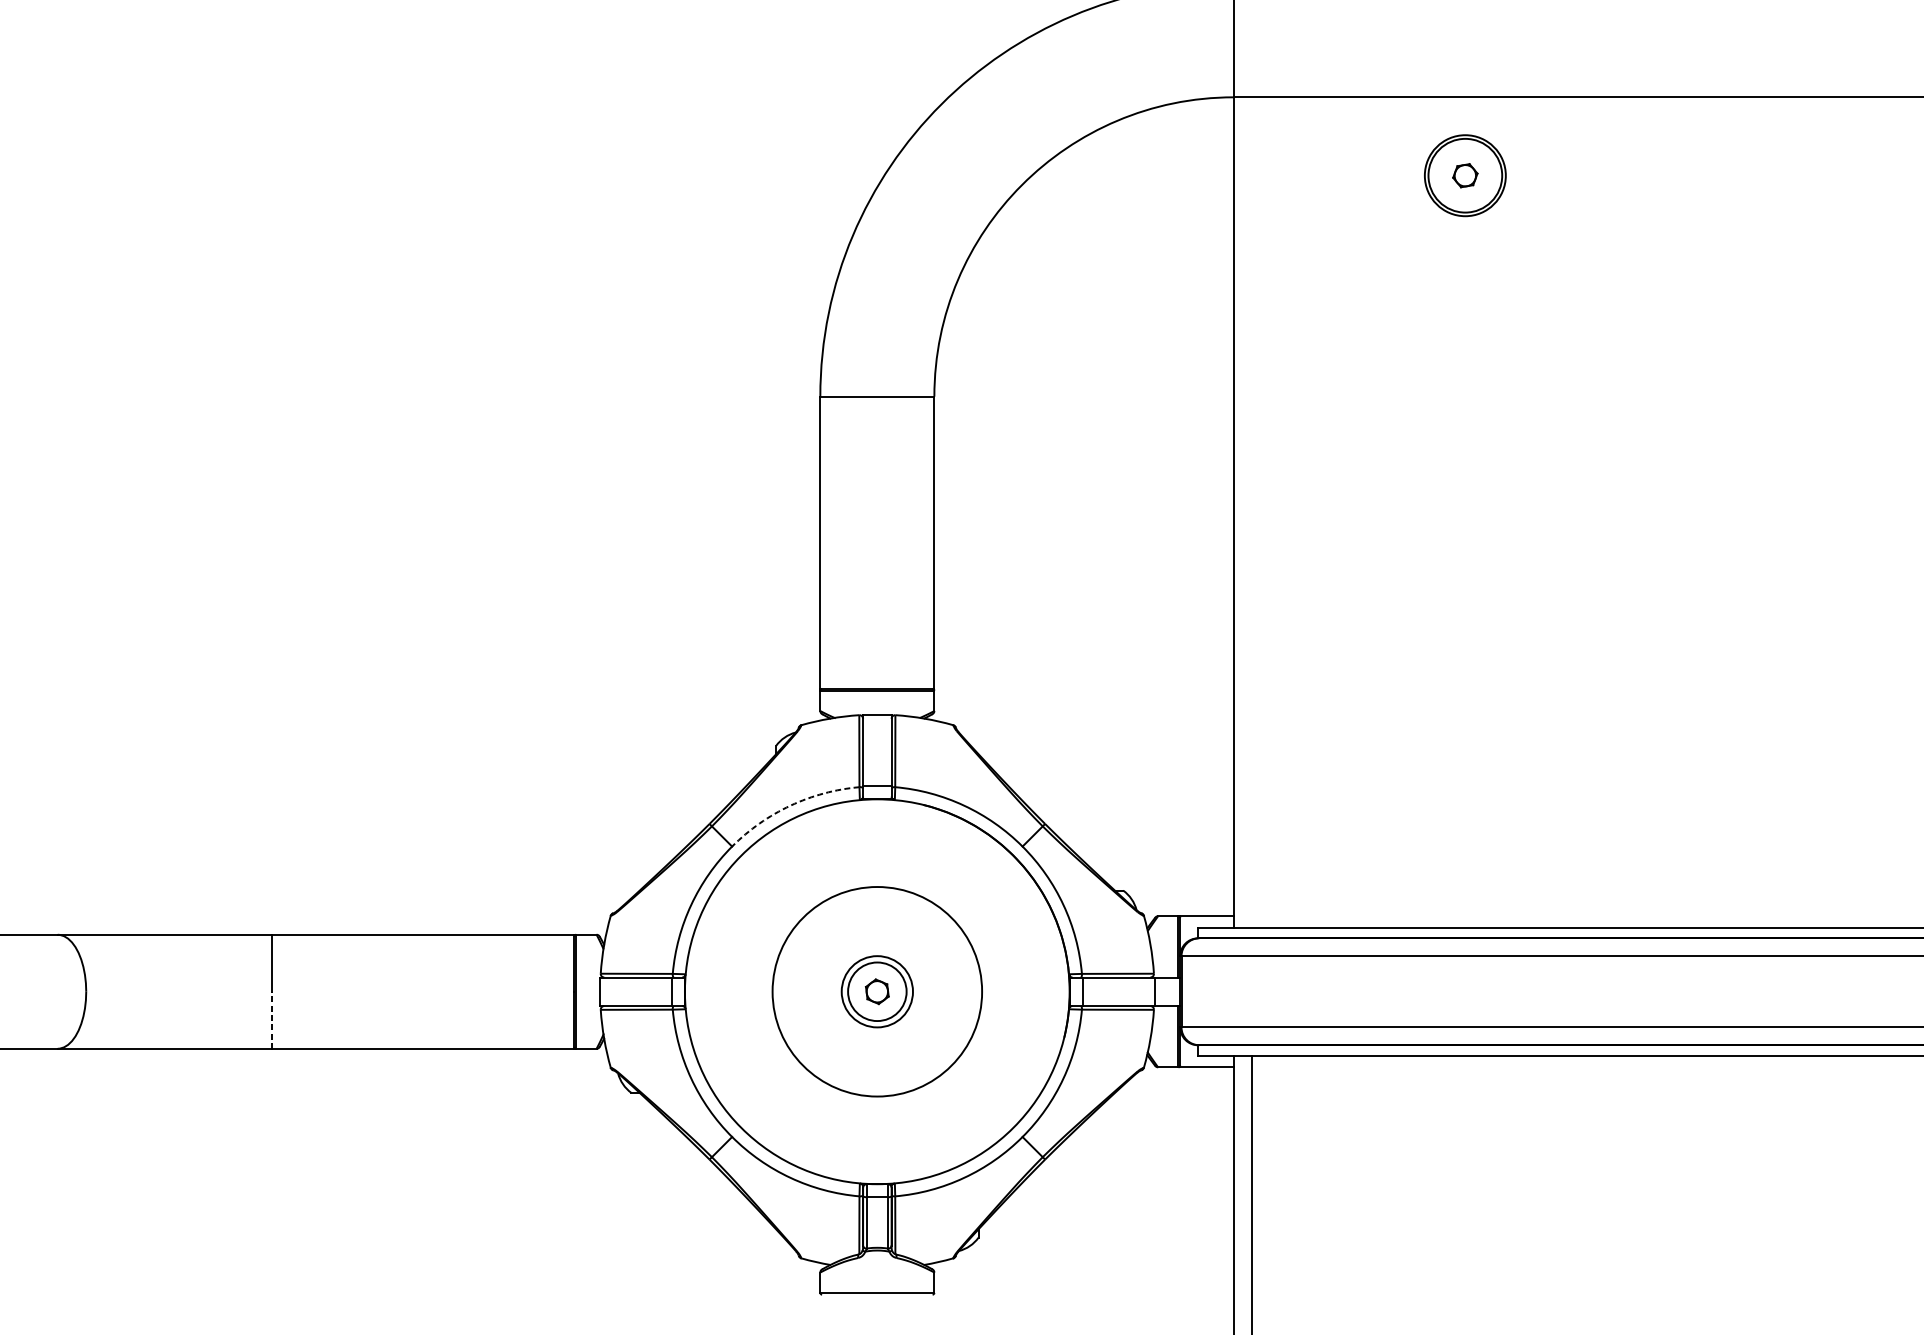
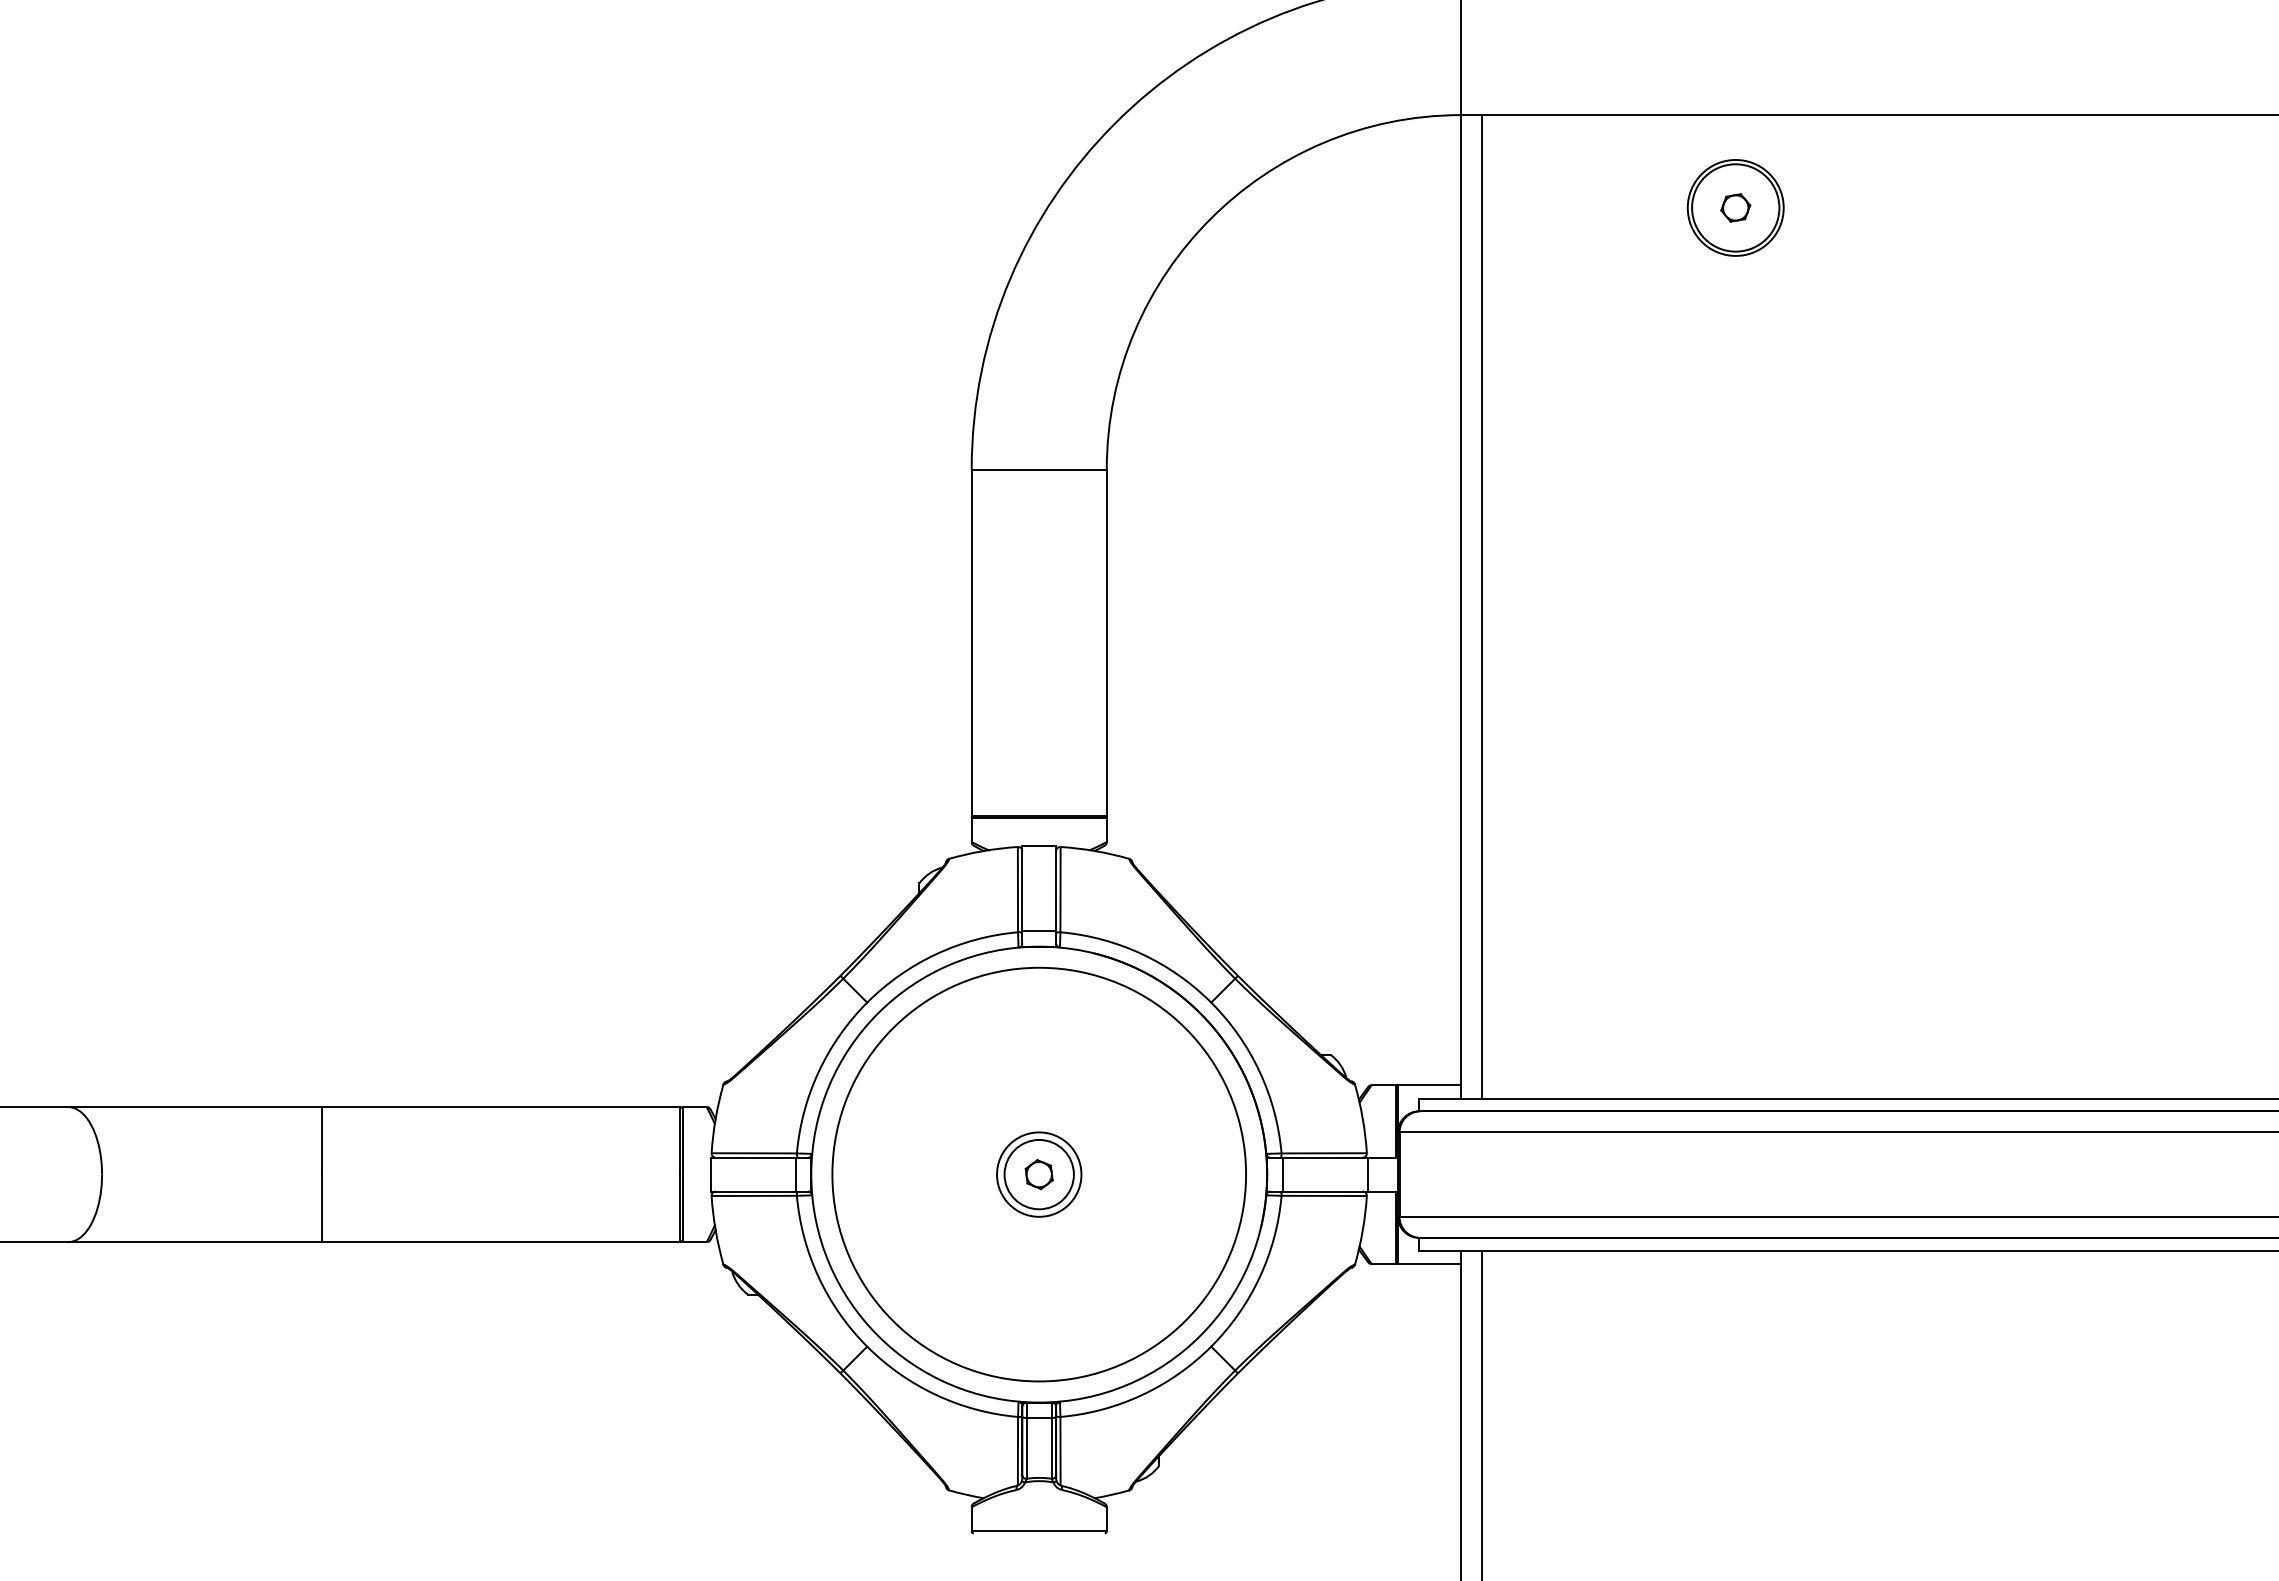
line: (1251, 512) -> (1482, 606), added
arc: (790, 805) -> (936, 954), dashed -> solid
circle: (877, 991) -> (1039, 1174), size x1.67
line: (271, 1020) -> (321, 1208), dashed -> solid

